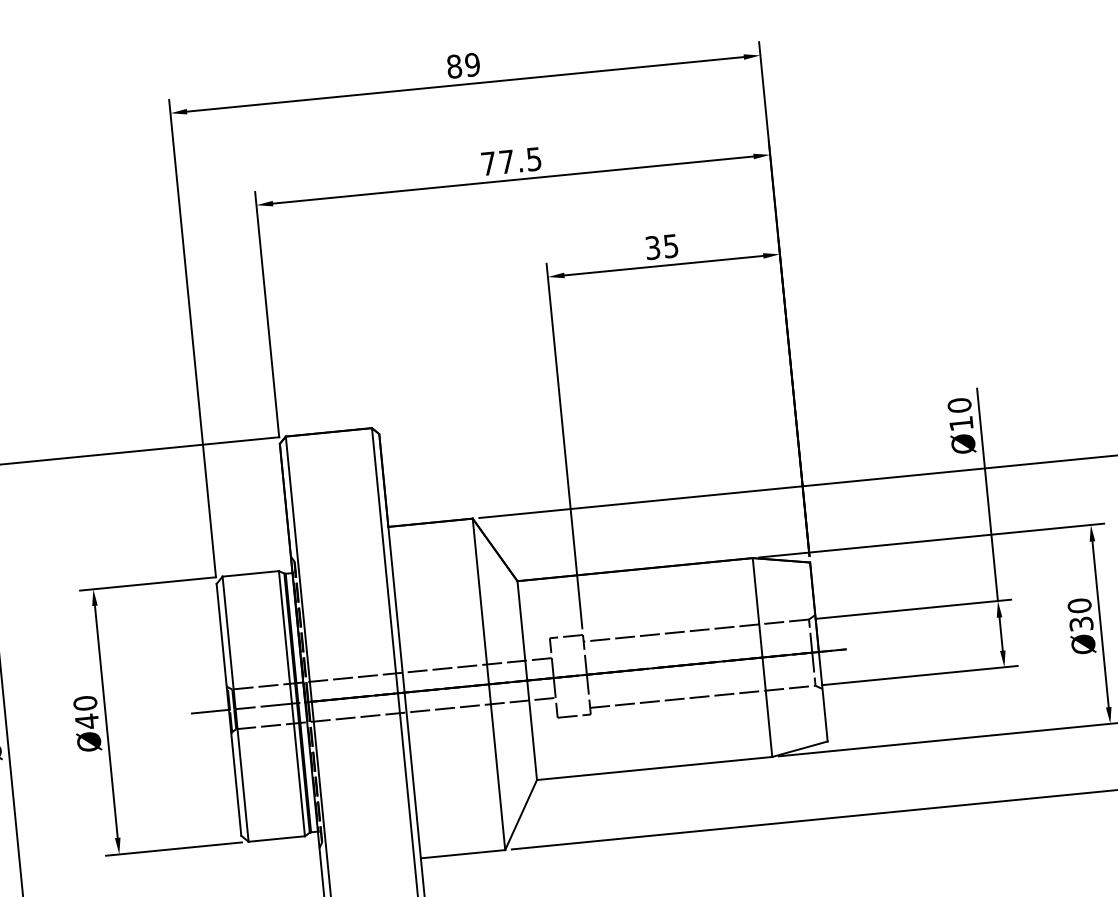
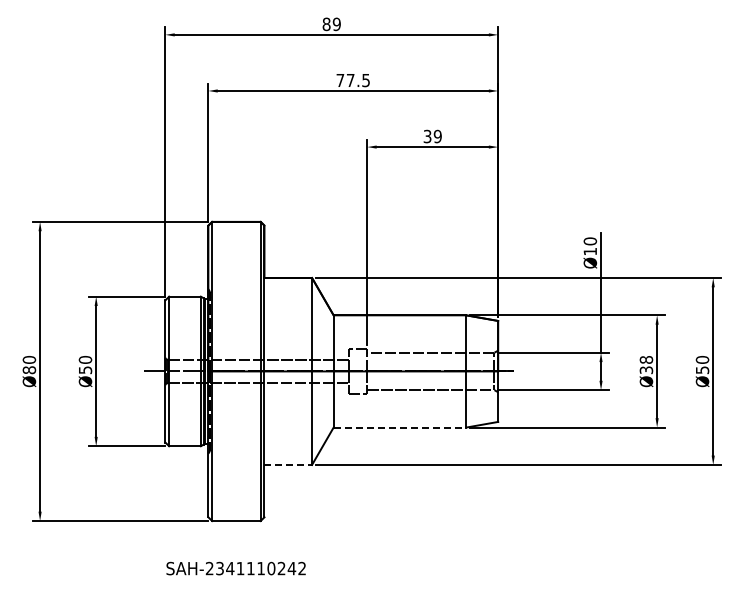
text: (670, 244) -> (437, 135), 35 -> 39
text: (1079, 605) -> (646, 359), Ø30 -> Ø38
text: (87, 722) -> (85, 370), Ø40 -> Ø50
line: (655, 768) -> (400, 427), solid -> dashed
line: (463, 853) -> (288, 464), solid -> dashed

